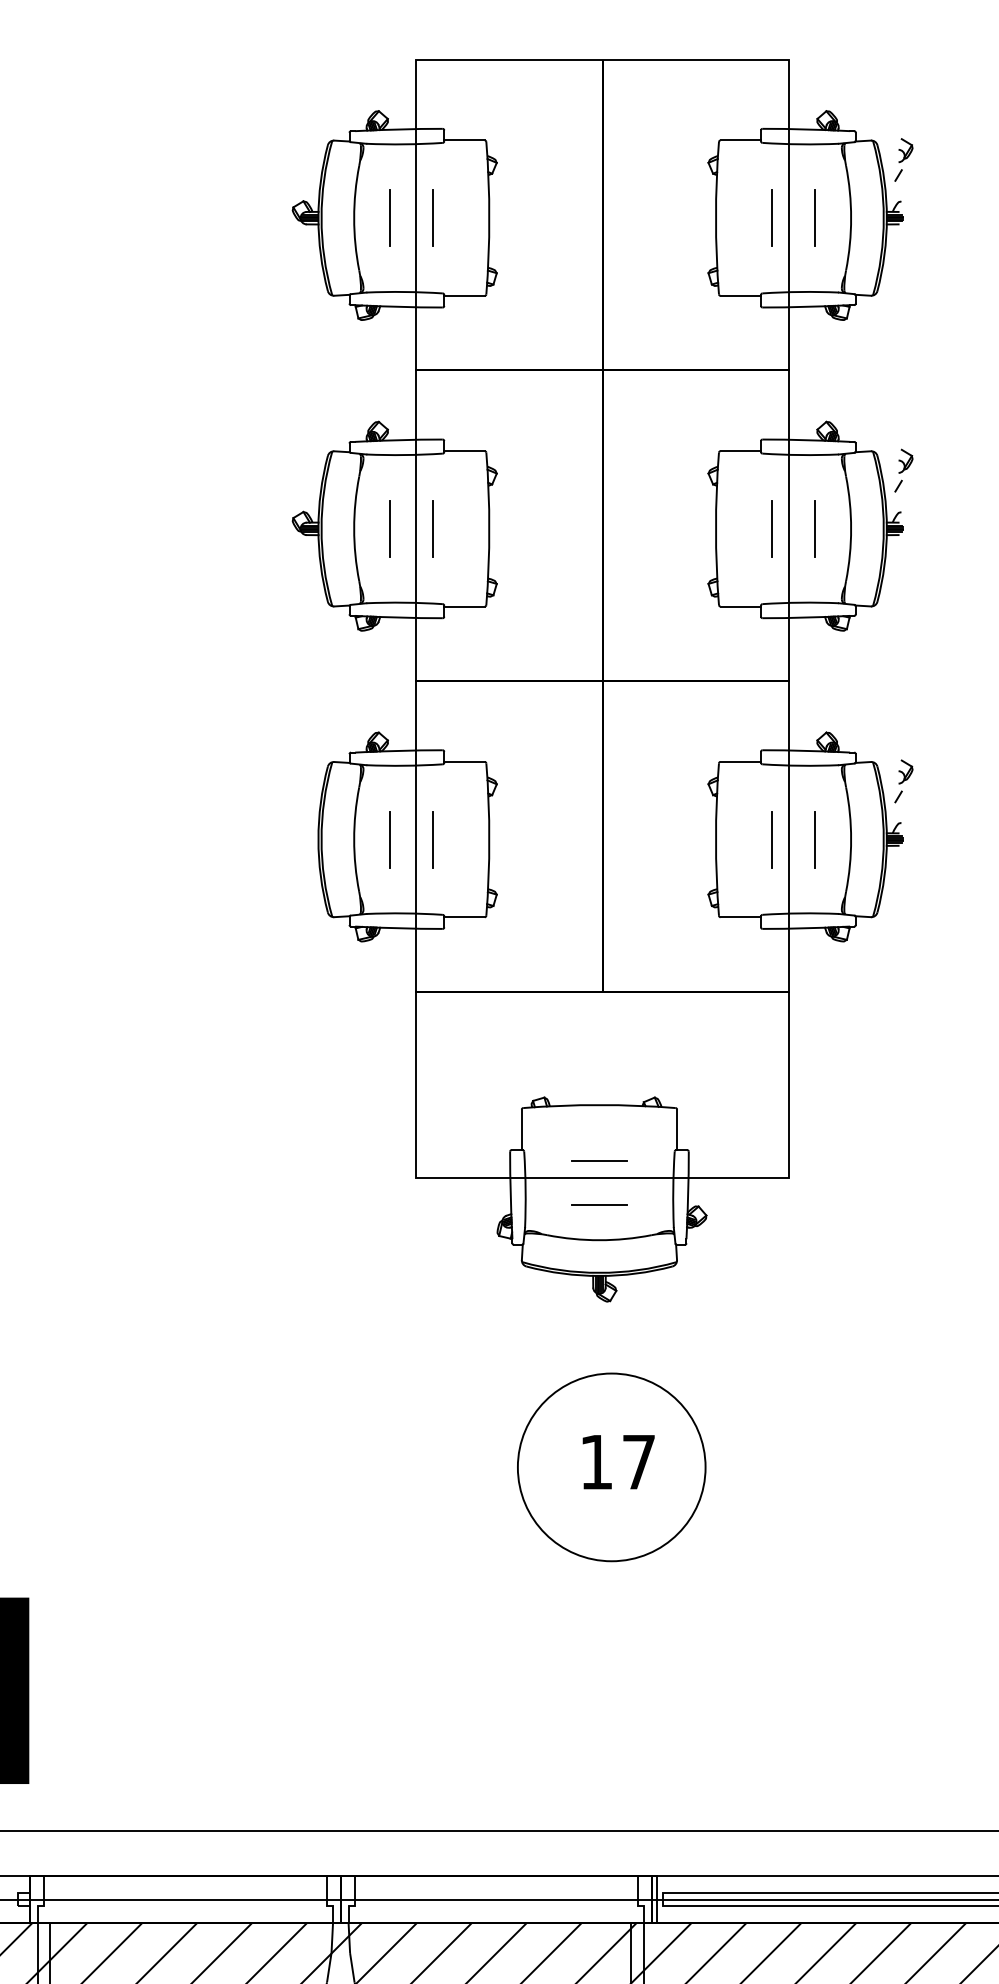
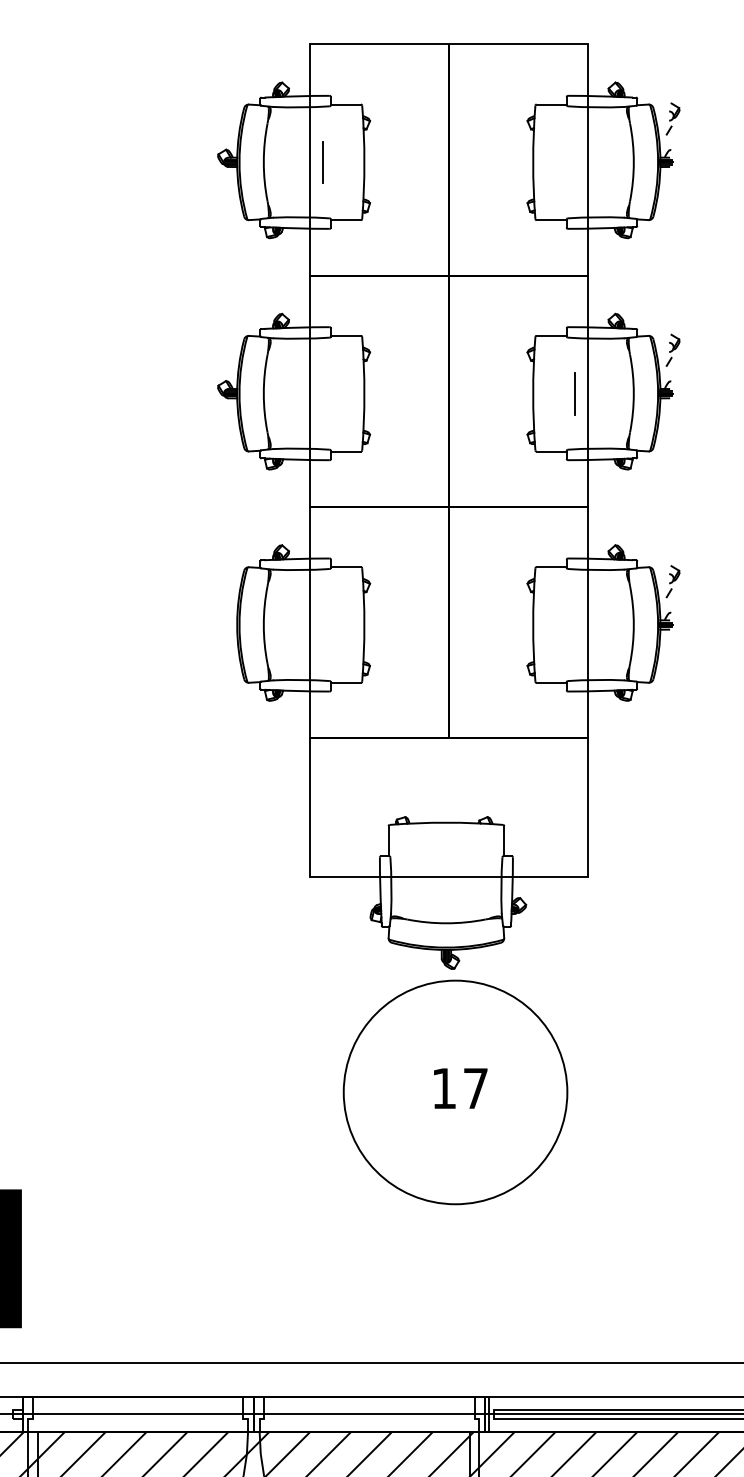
line: (390, 218) -> (290, 162), removed
line: (771, 218) -> (574, 162), removed
line: (815, 218) -> (607, 162), removed
line: (390, 528) -> (290, 393), removed
line: (433, 528) -> (322, 393), removed
line: (815, 528) -> (607, 393), removed
line: (390, 838) -> (290, 624), removed
line: (433, 838) -> (322, 624), removed
line: (771, 838) -> (574, 624), removed
line: (815, 838) -> (607, 624), removed
line: (599, 1161) -> (446, 864), removed
line: (599, 1204) -> (446, 896), removed
circle: (611, 1467) -> (455, 1092), size x1.6

